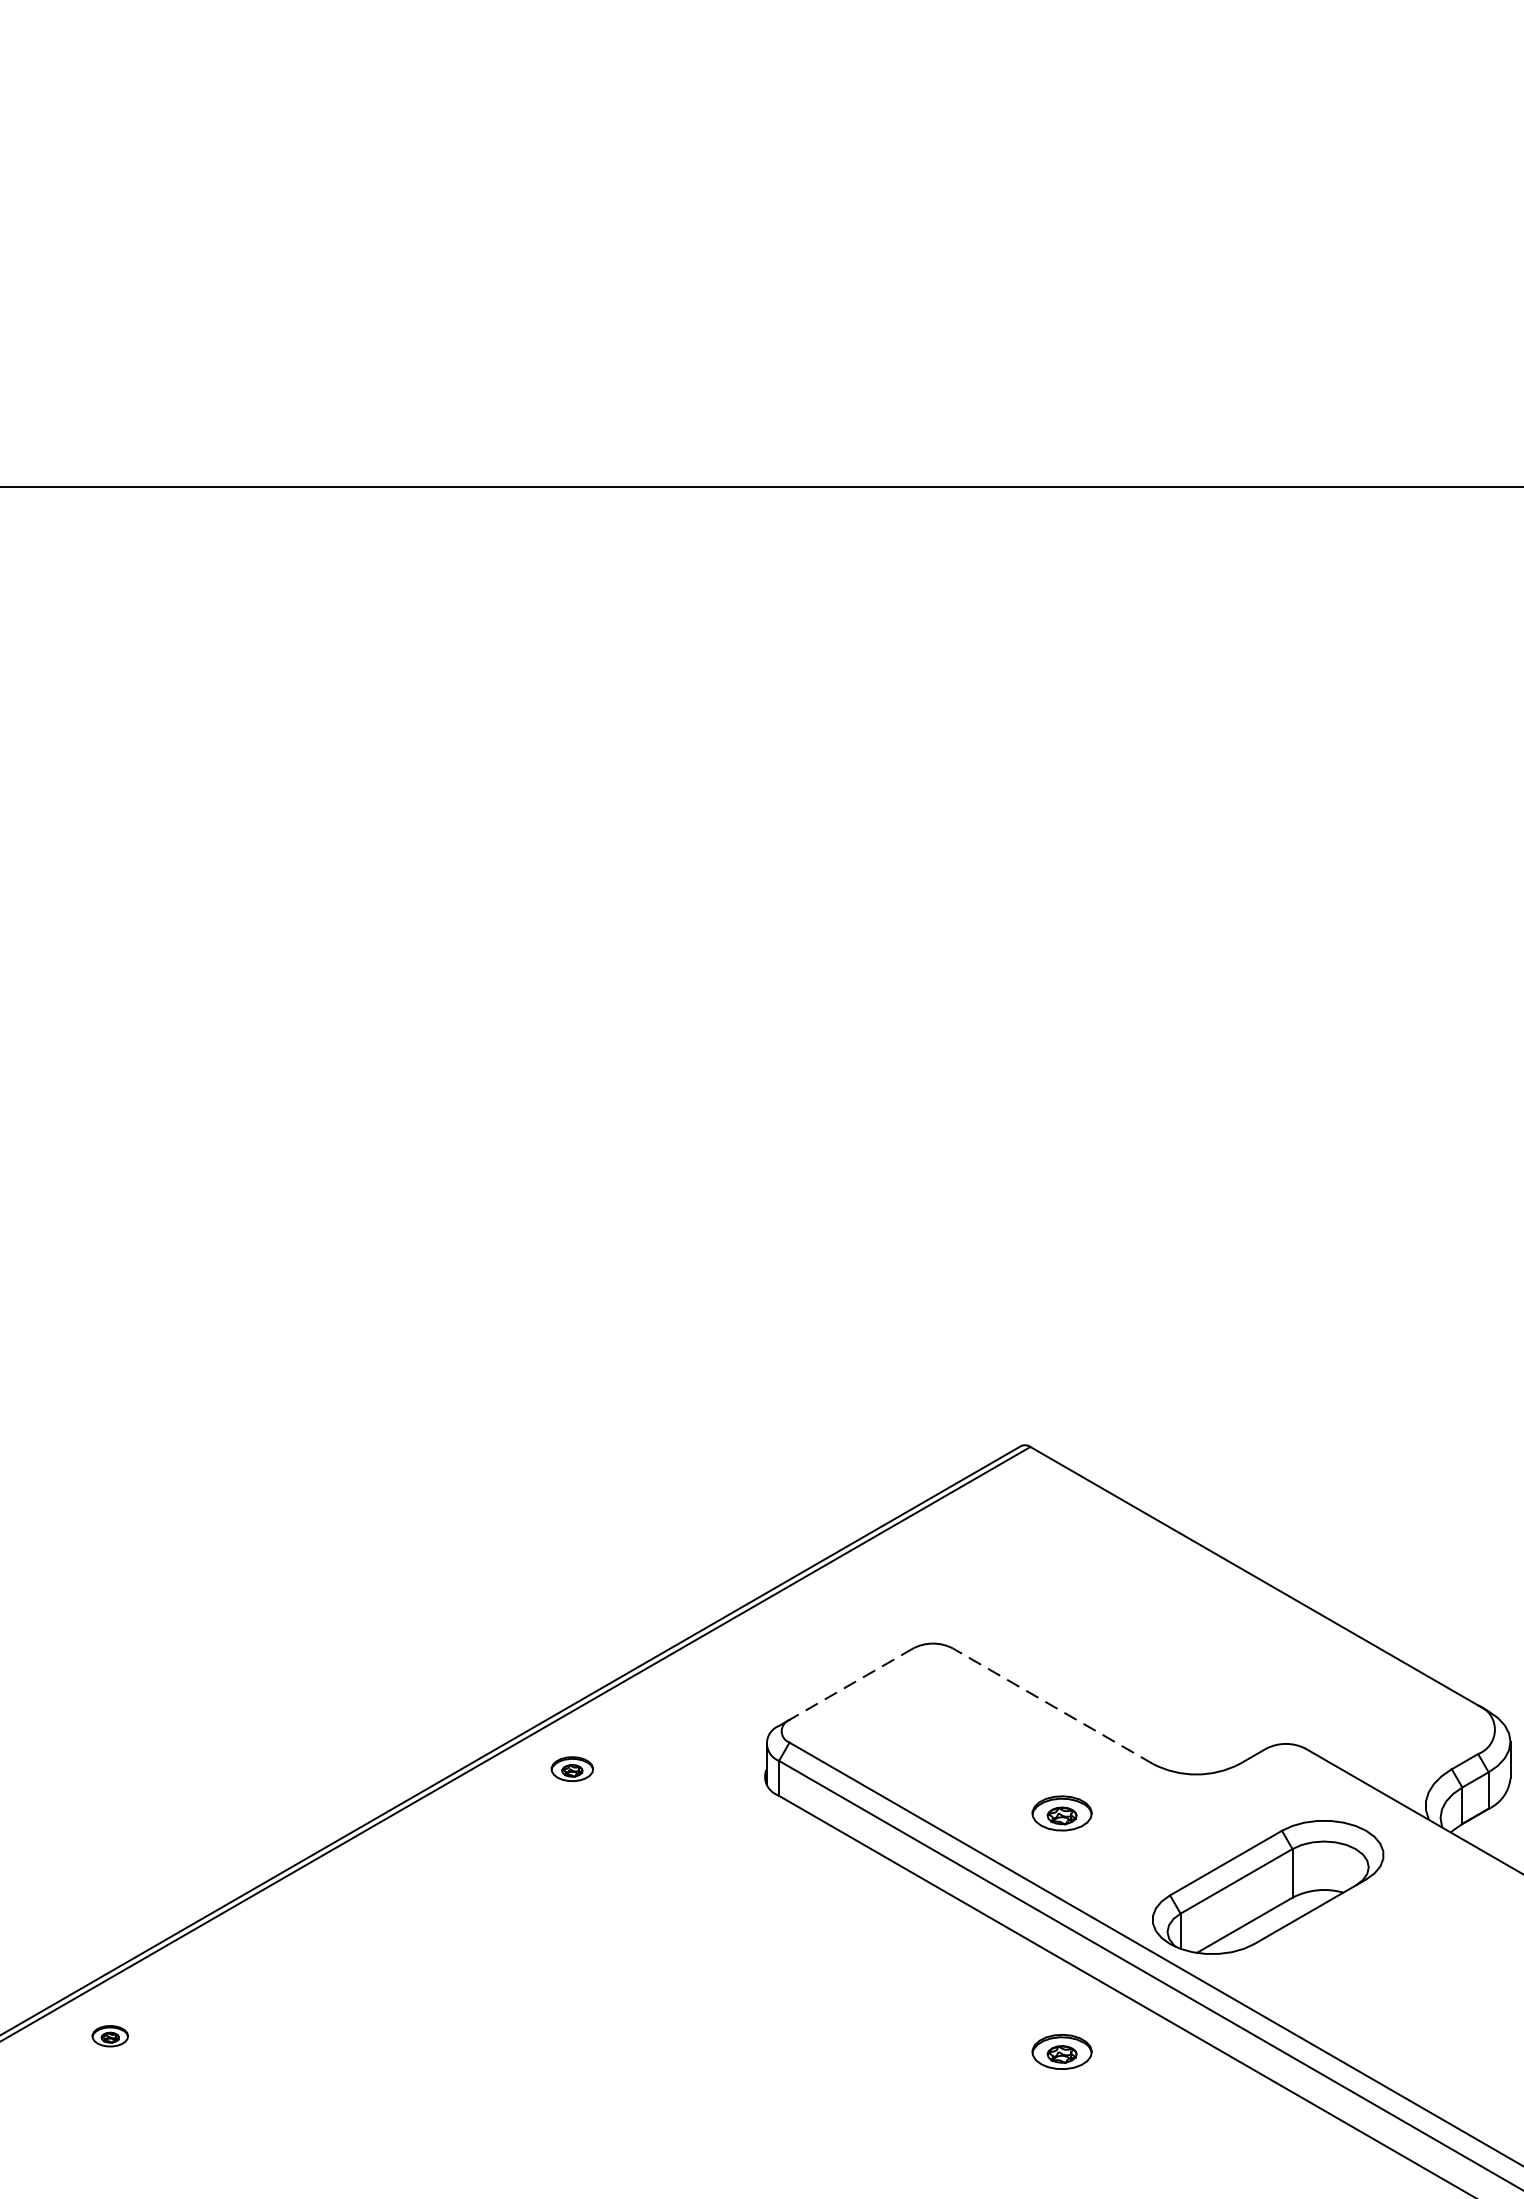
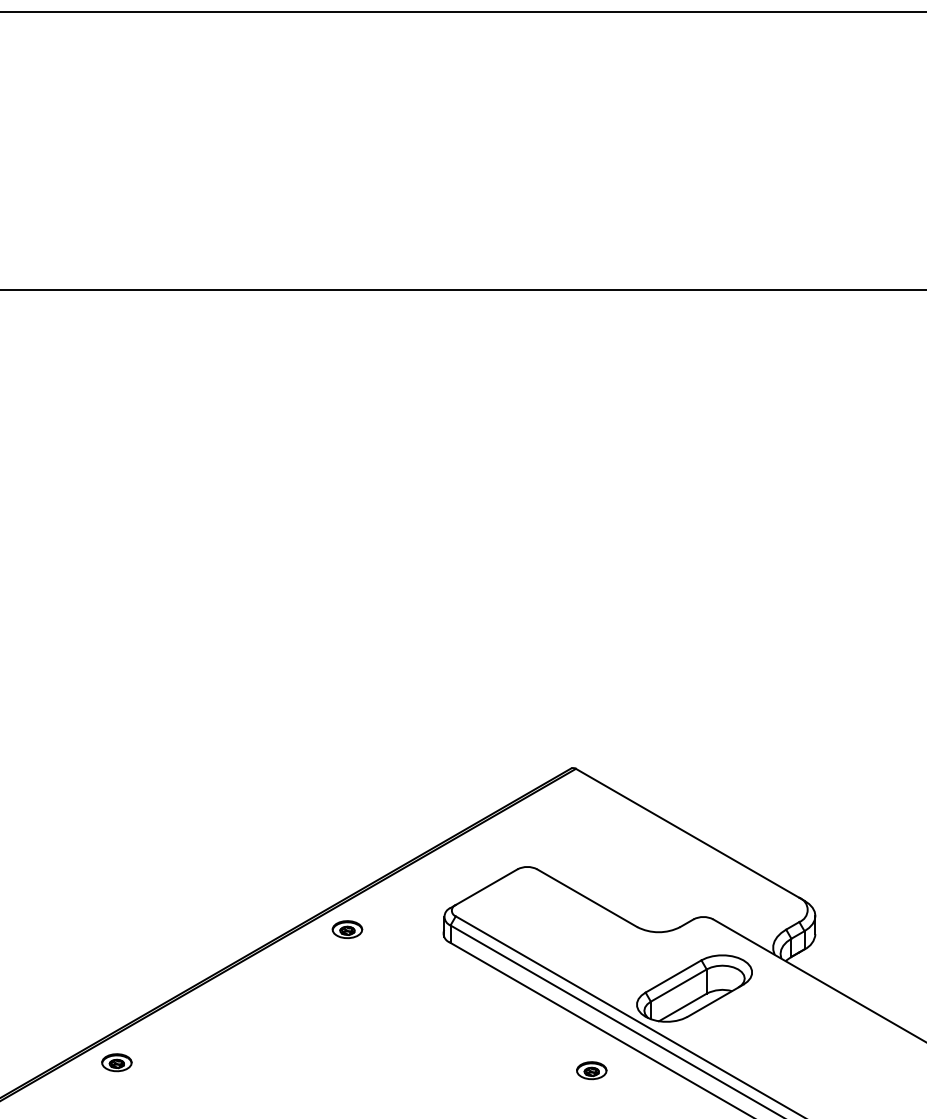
line: (851, 1684) -> (486, 887), dashed -> solid
line: (1053, 1706) -> (587, 898), dashed -> solid
part: (572, 1768) -> (347, 929), size x1.43
part: (1061, 1813) -> (591, 951), removed
part: (109, 2035) -> (116, 1062), size x1.67

